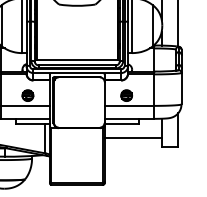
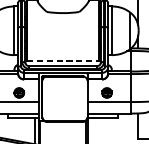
line: (77, 60) -> (63, 61), solid -> dashed
line: (132, 137) -> (112, 130), removed

